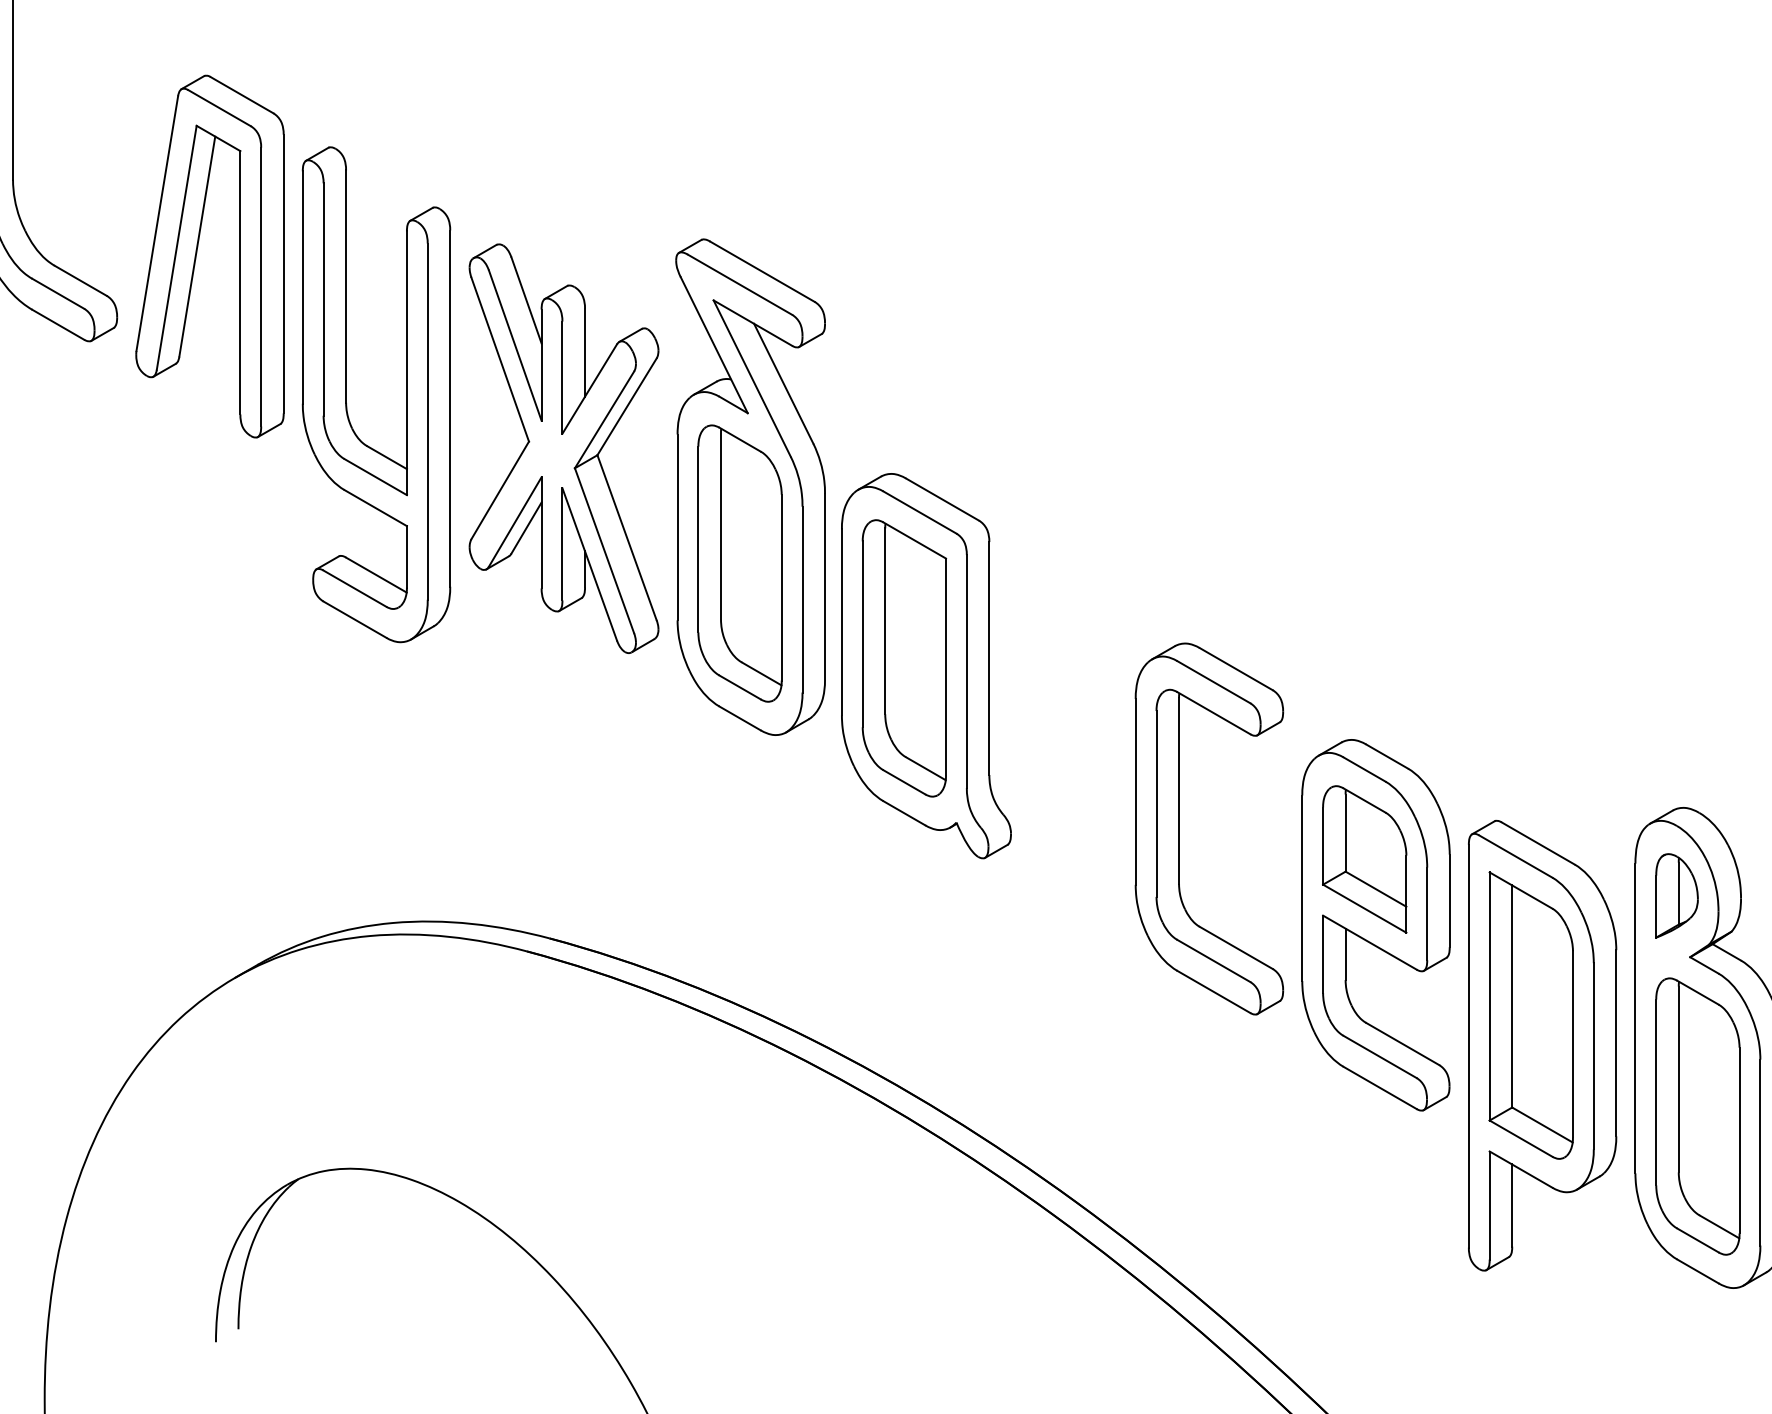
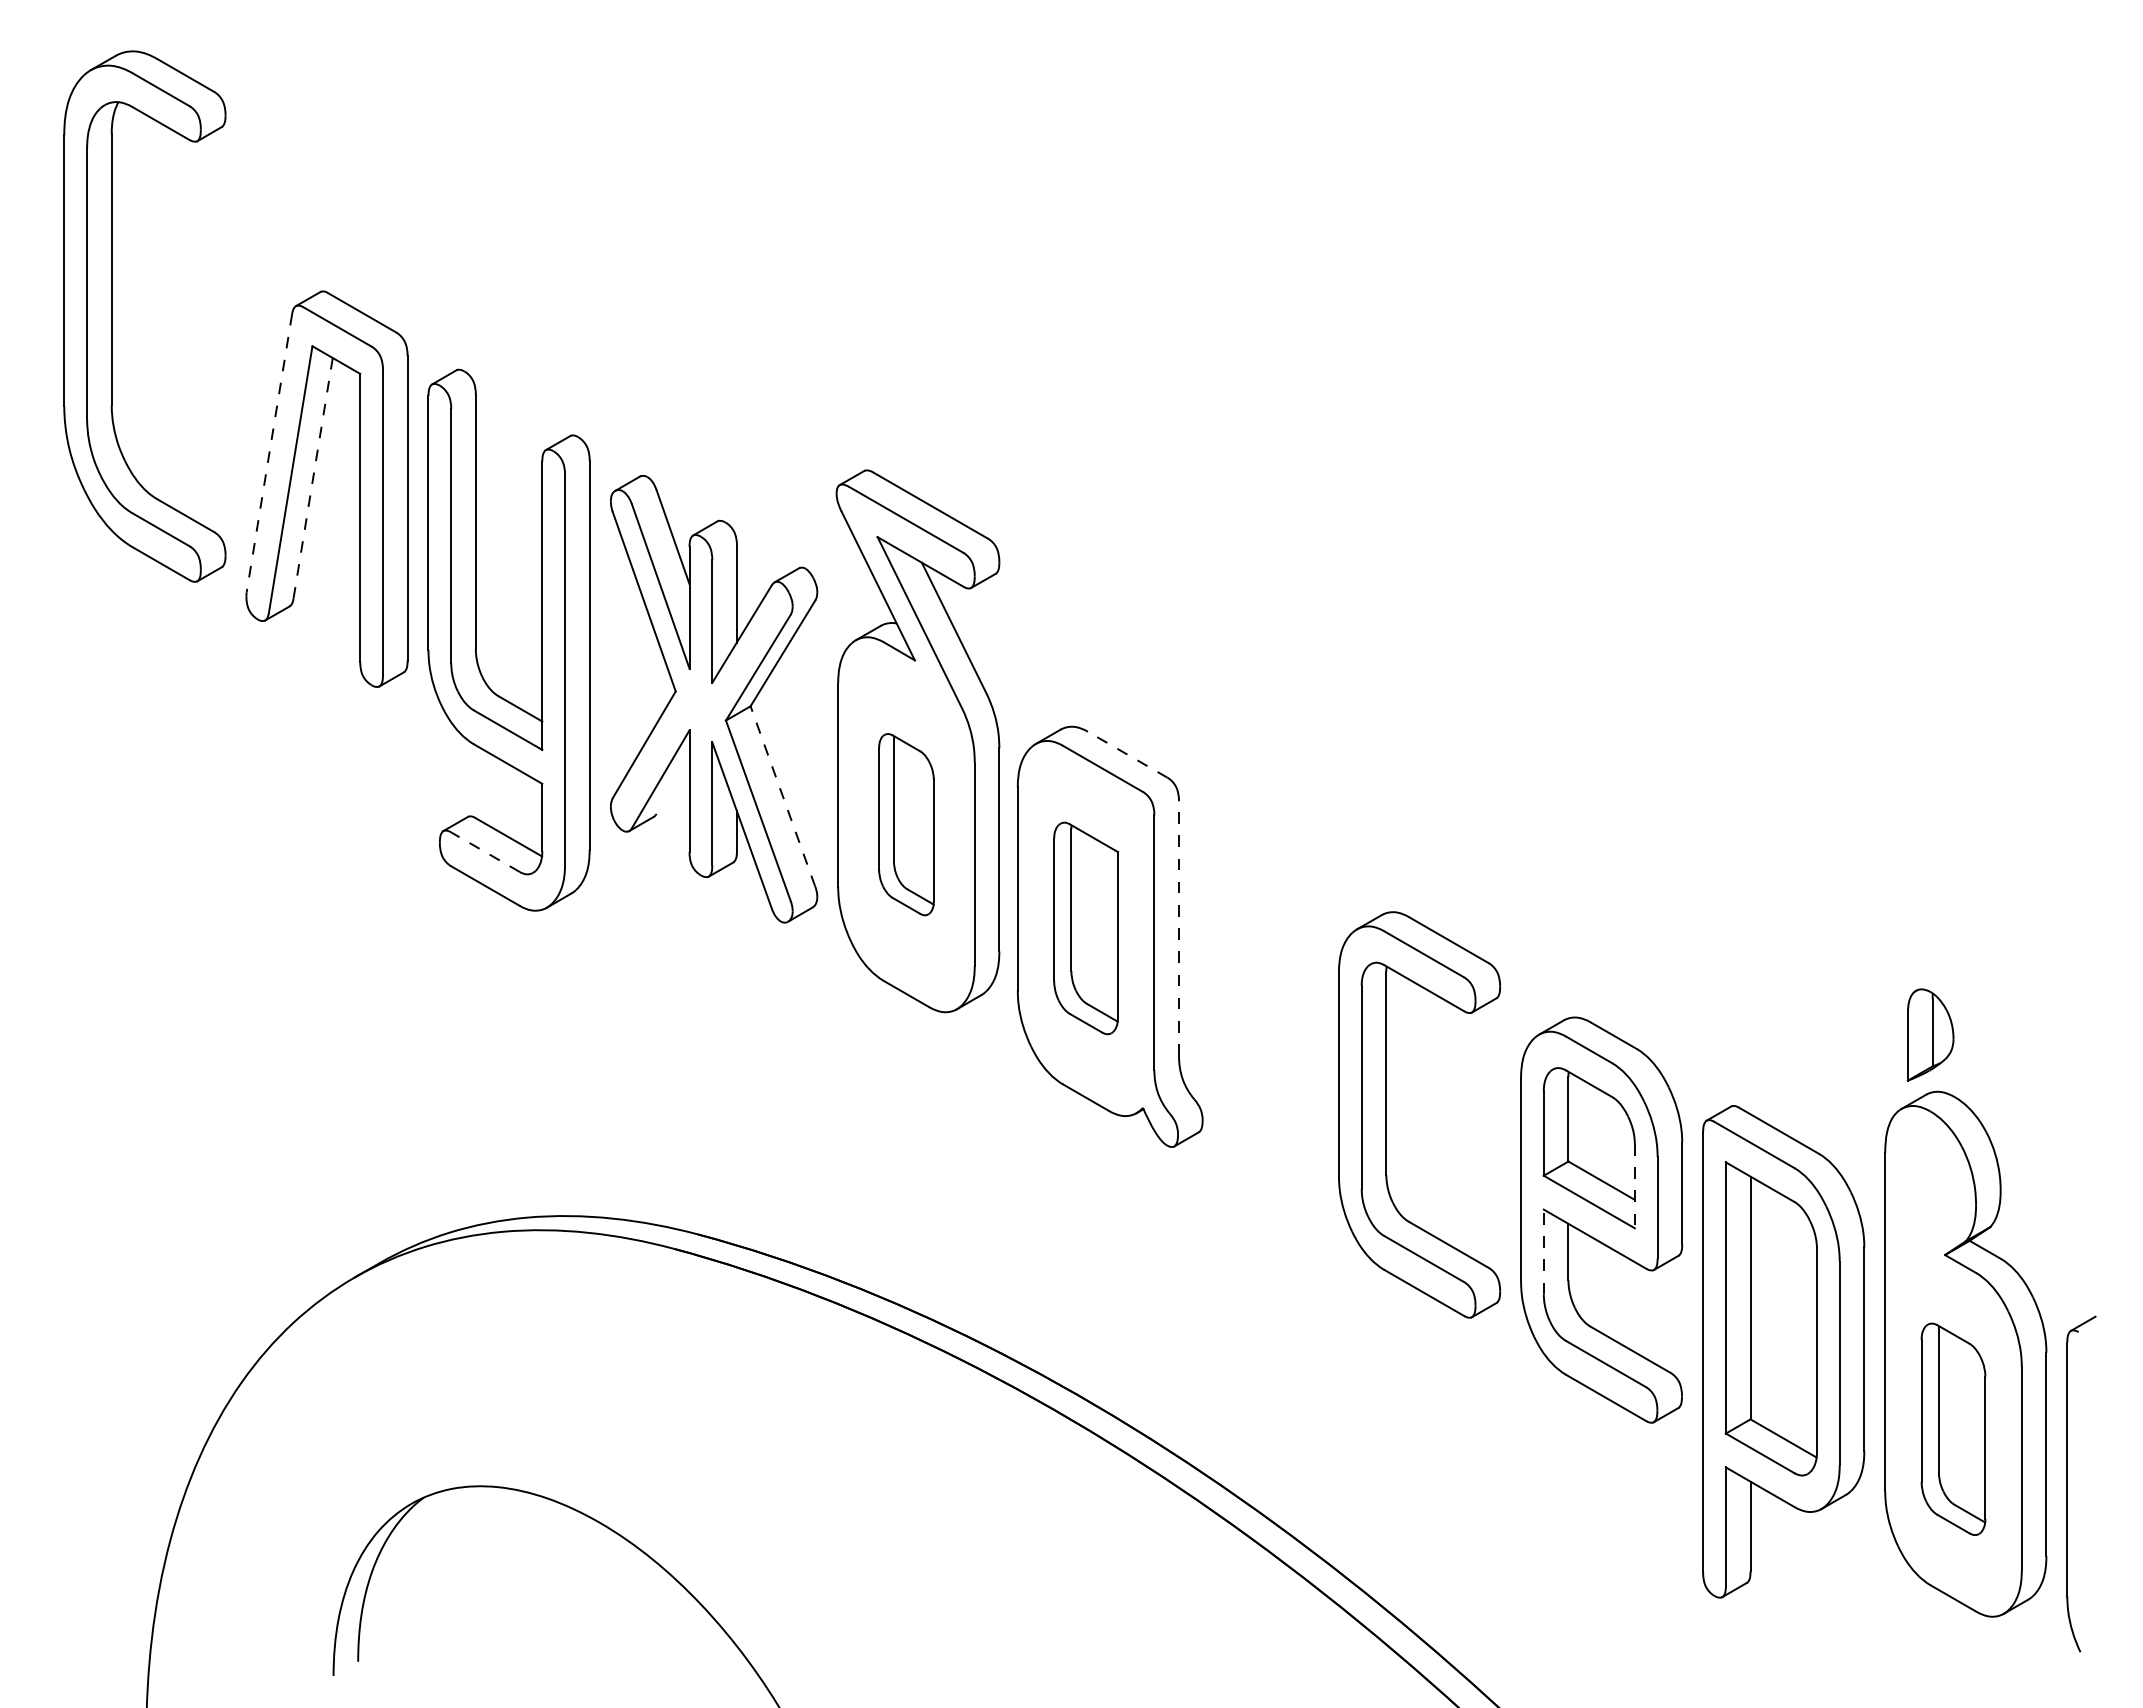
line: (157, 223) -> (269, 453), solid -> dashed
line: (197, 246) -> (313, 478), solid -> dashed
line: (942, 499) -> (1127, 754), solid -> dashed
line: (526, 527) -> (672, 785), removed
line: (626, 537) -> (782, 796), solid -> dashed
part: (740, 563) -> (906, 824), size x0.6
line: (354, 588) -> (485, 852), solid -> dashed
part: (903, 658) -> (1085, 928), size x0.7
line: (988, 658) -> (1178, 928), solid -> dashed
line: (1406, 894) -> (1634, 1186), solid -> dashed
part: (1676, 895) -> (1930, 1034), moved
line: (1322, 953) -> (1543, 1251), solid -> dashed
part: (1697, 1116) -> (1953, 1429), size x0.7

